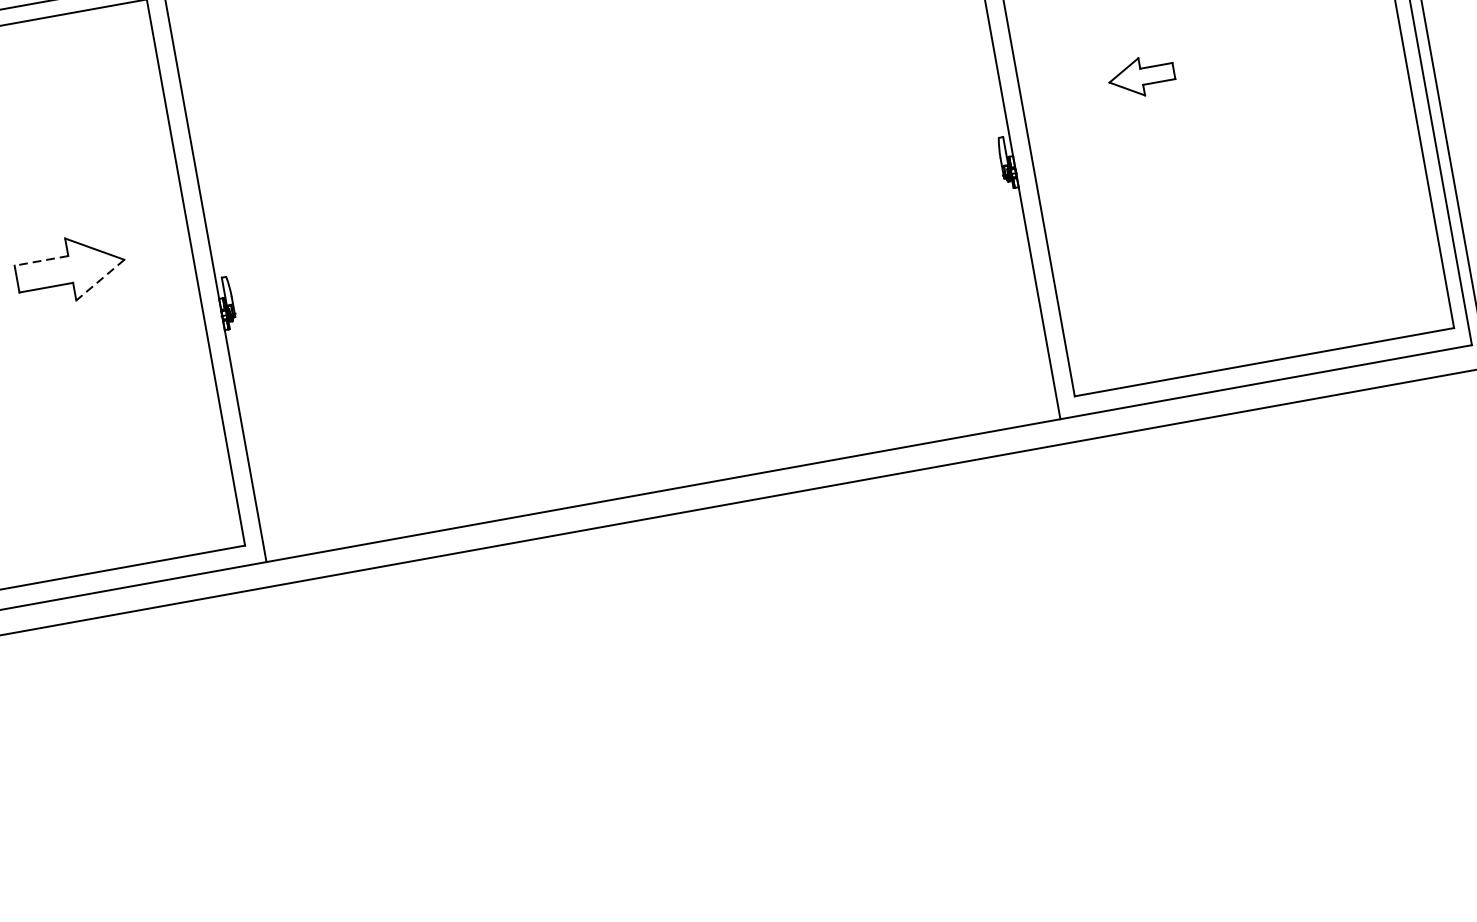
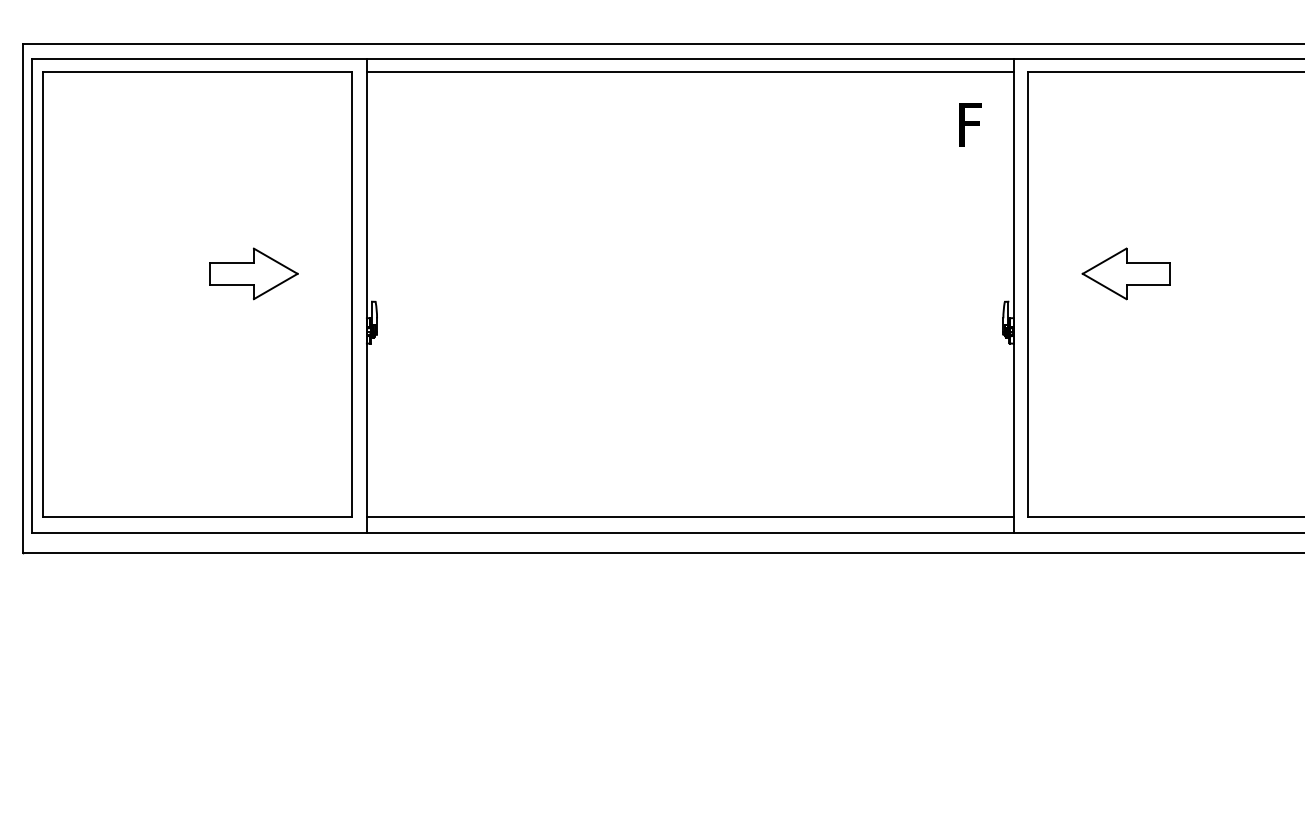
part: (1140, 76) -> (1125, 273), size x1.67
line: (41, 260) -> (232, 262), dashed -> solid
line: (99, 280) -> (275, 286), dashed -> solid
line: (659, 471) -> (689, 516), added

